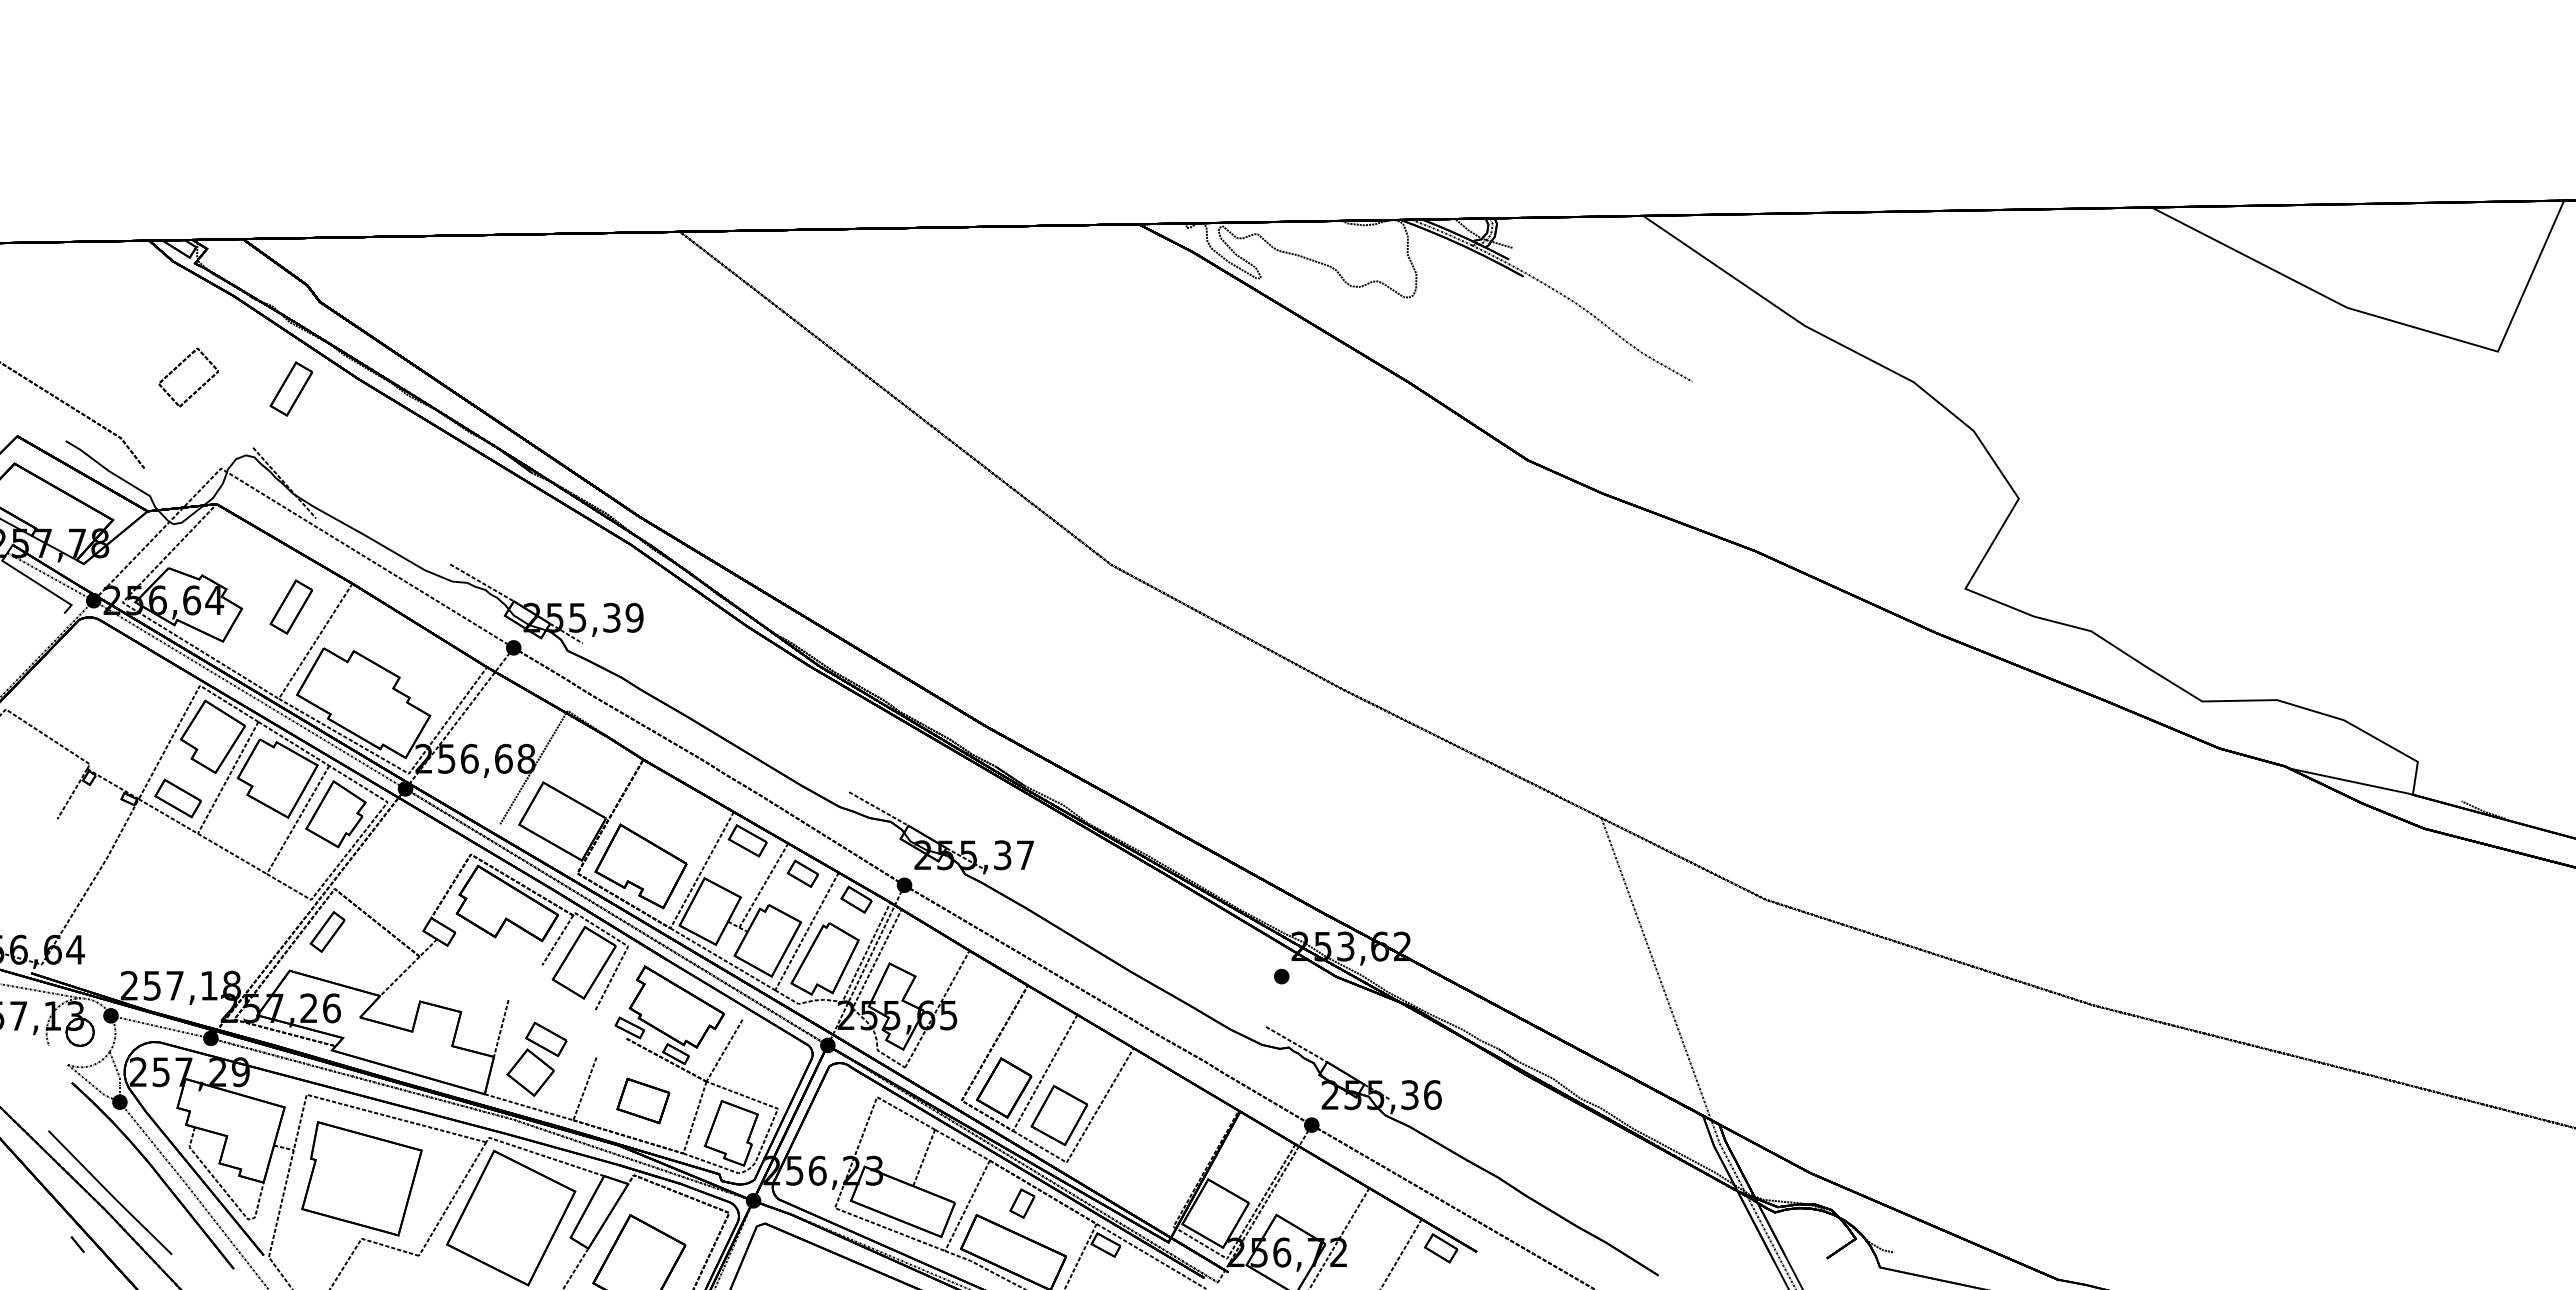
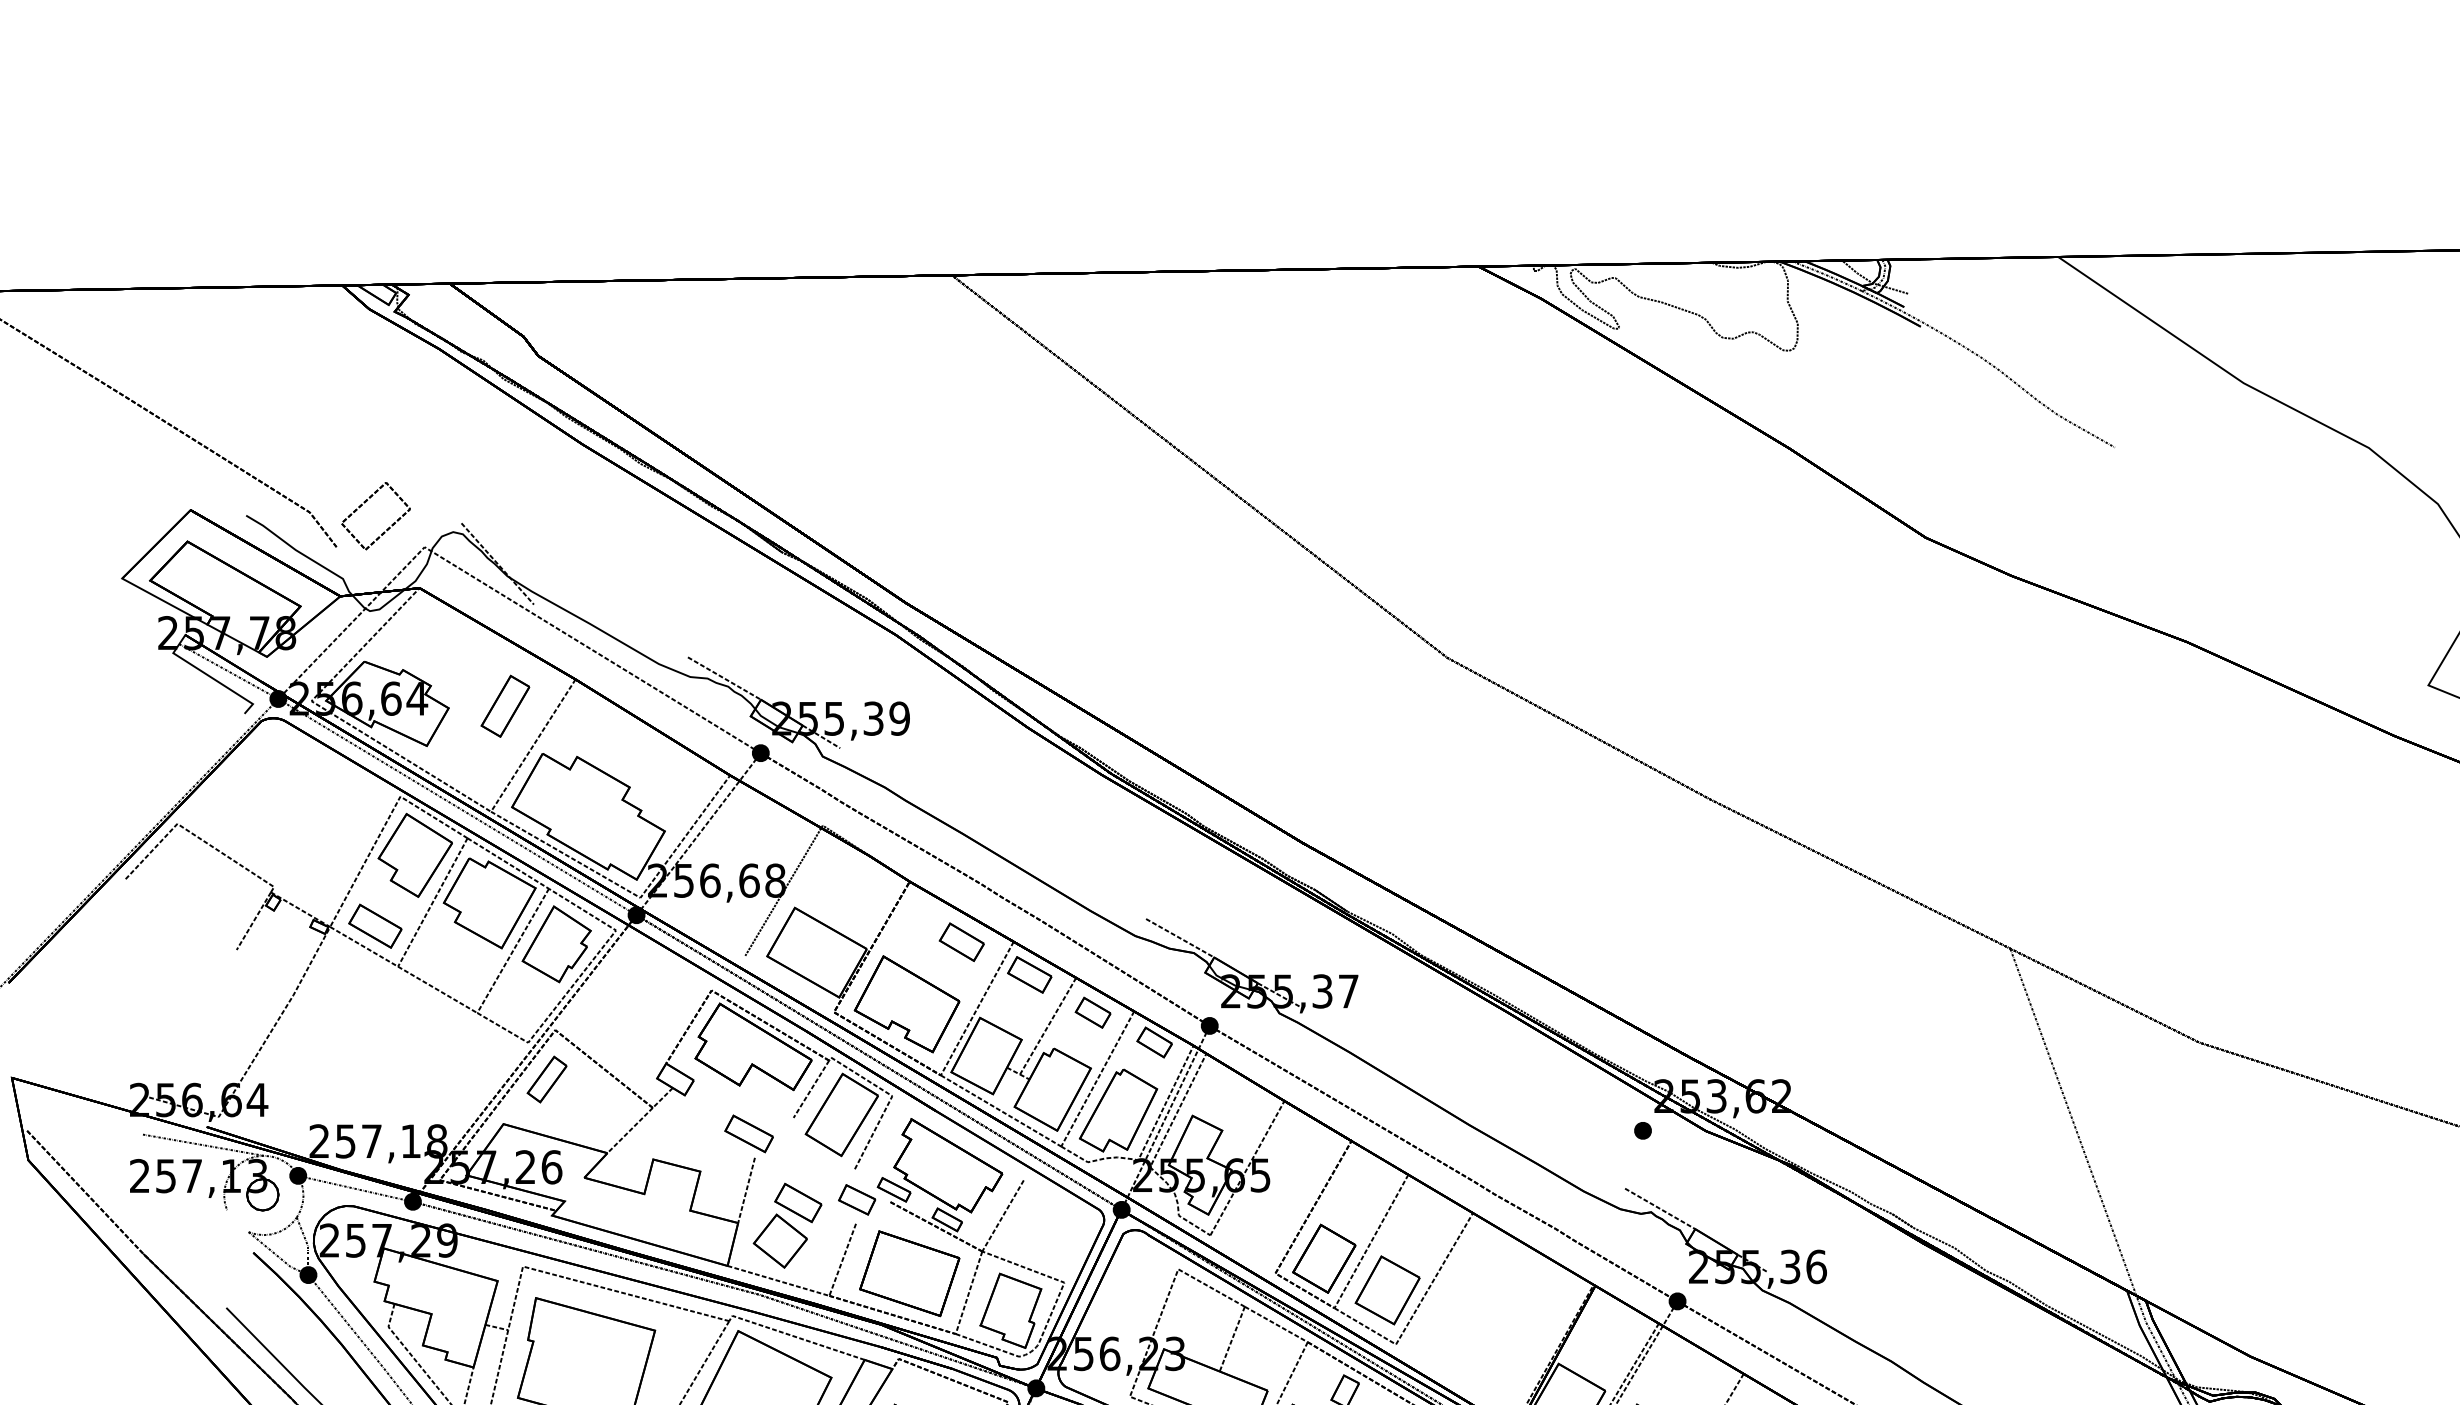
part: (179, 366) -> (365, 503), moved
part: (290, 388) -> (504, 455), removed
part: (688, 812) -> (961, 942), added
part: (503, 979) -> (749, 1134), added
part: (597, 1036) -> (857, 1199), added
part: (643, 1100) -> (909, 1273), size x1.67

